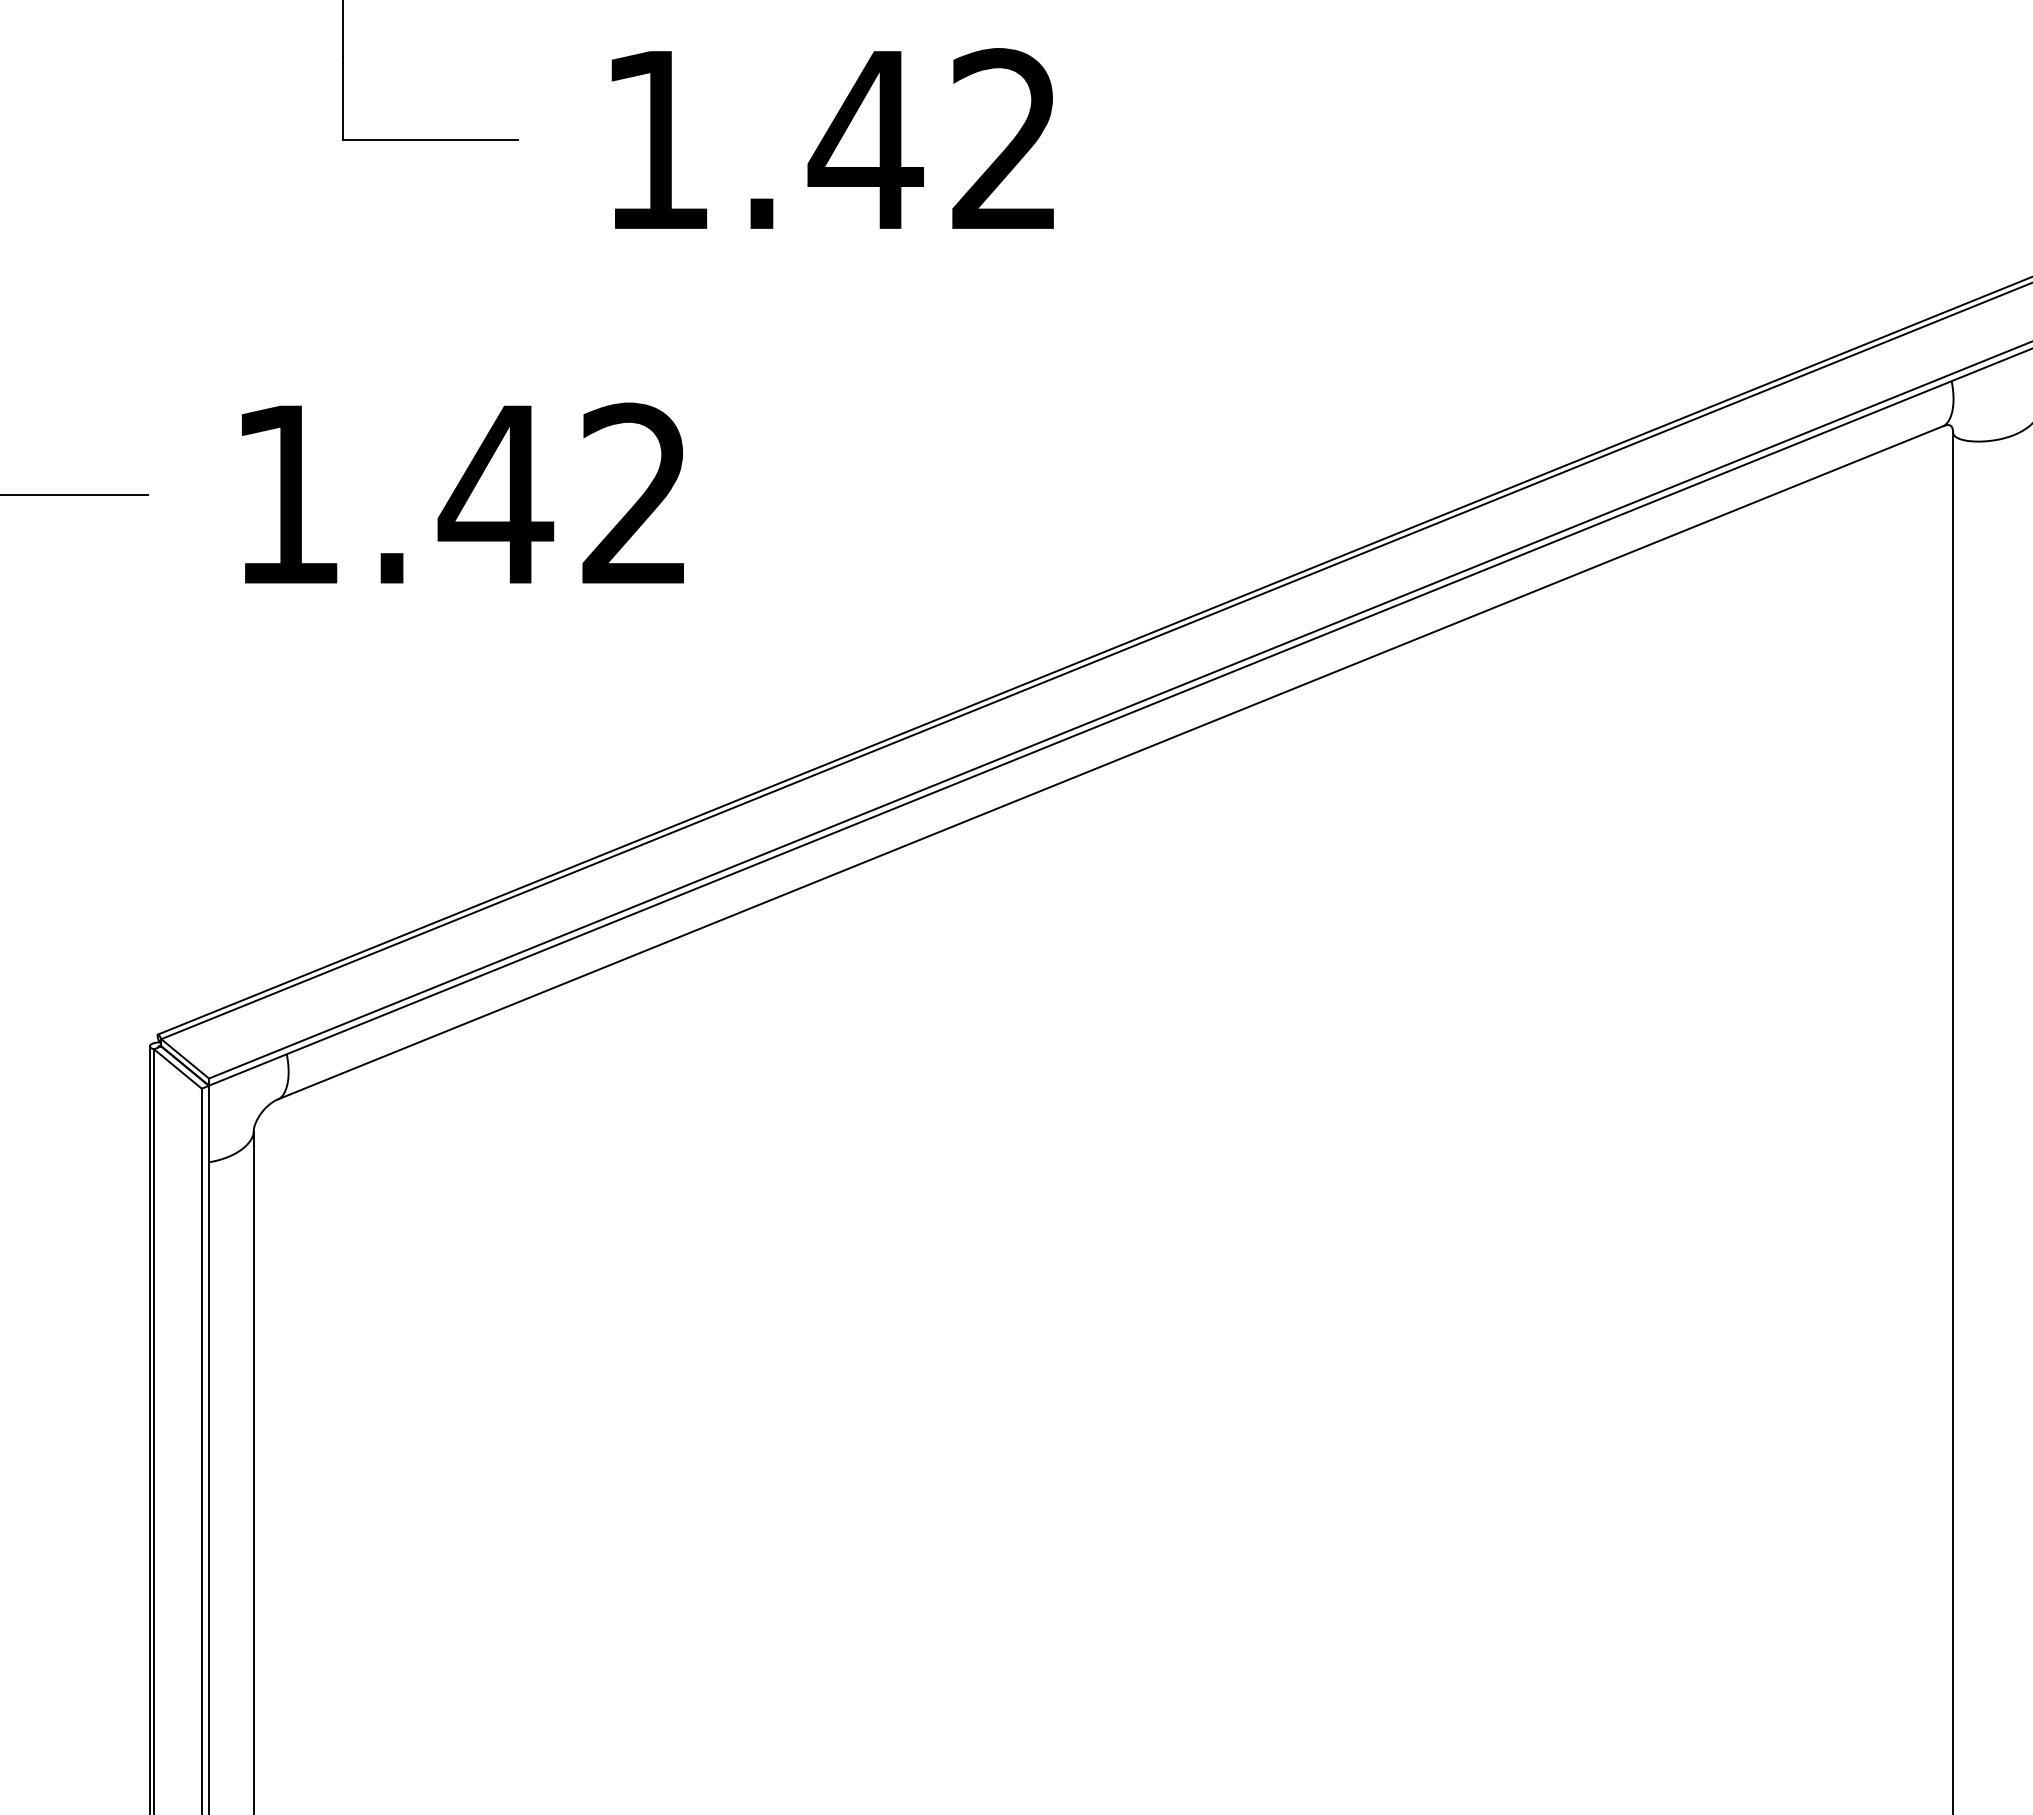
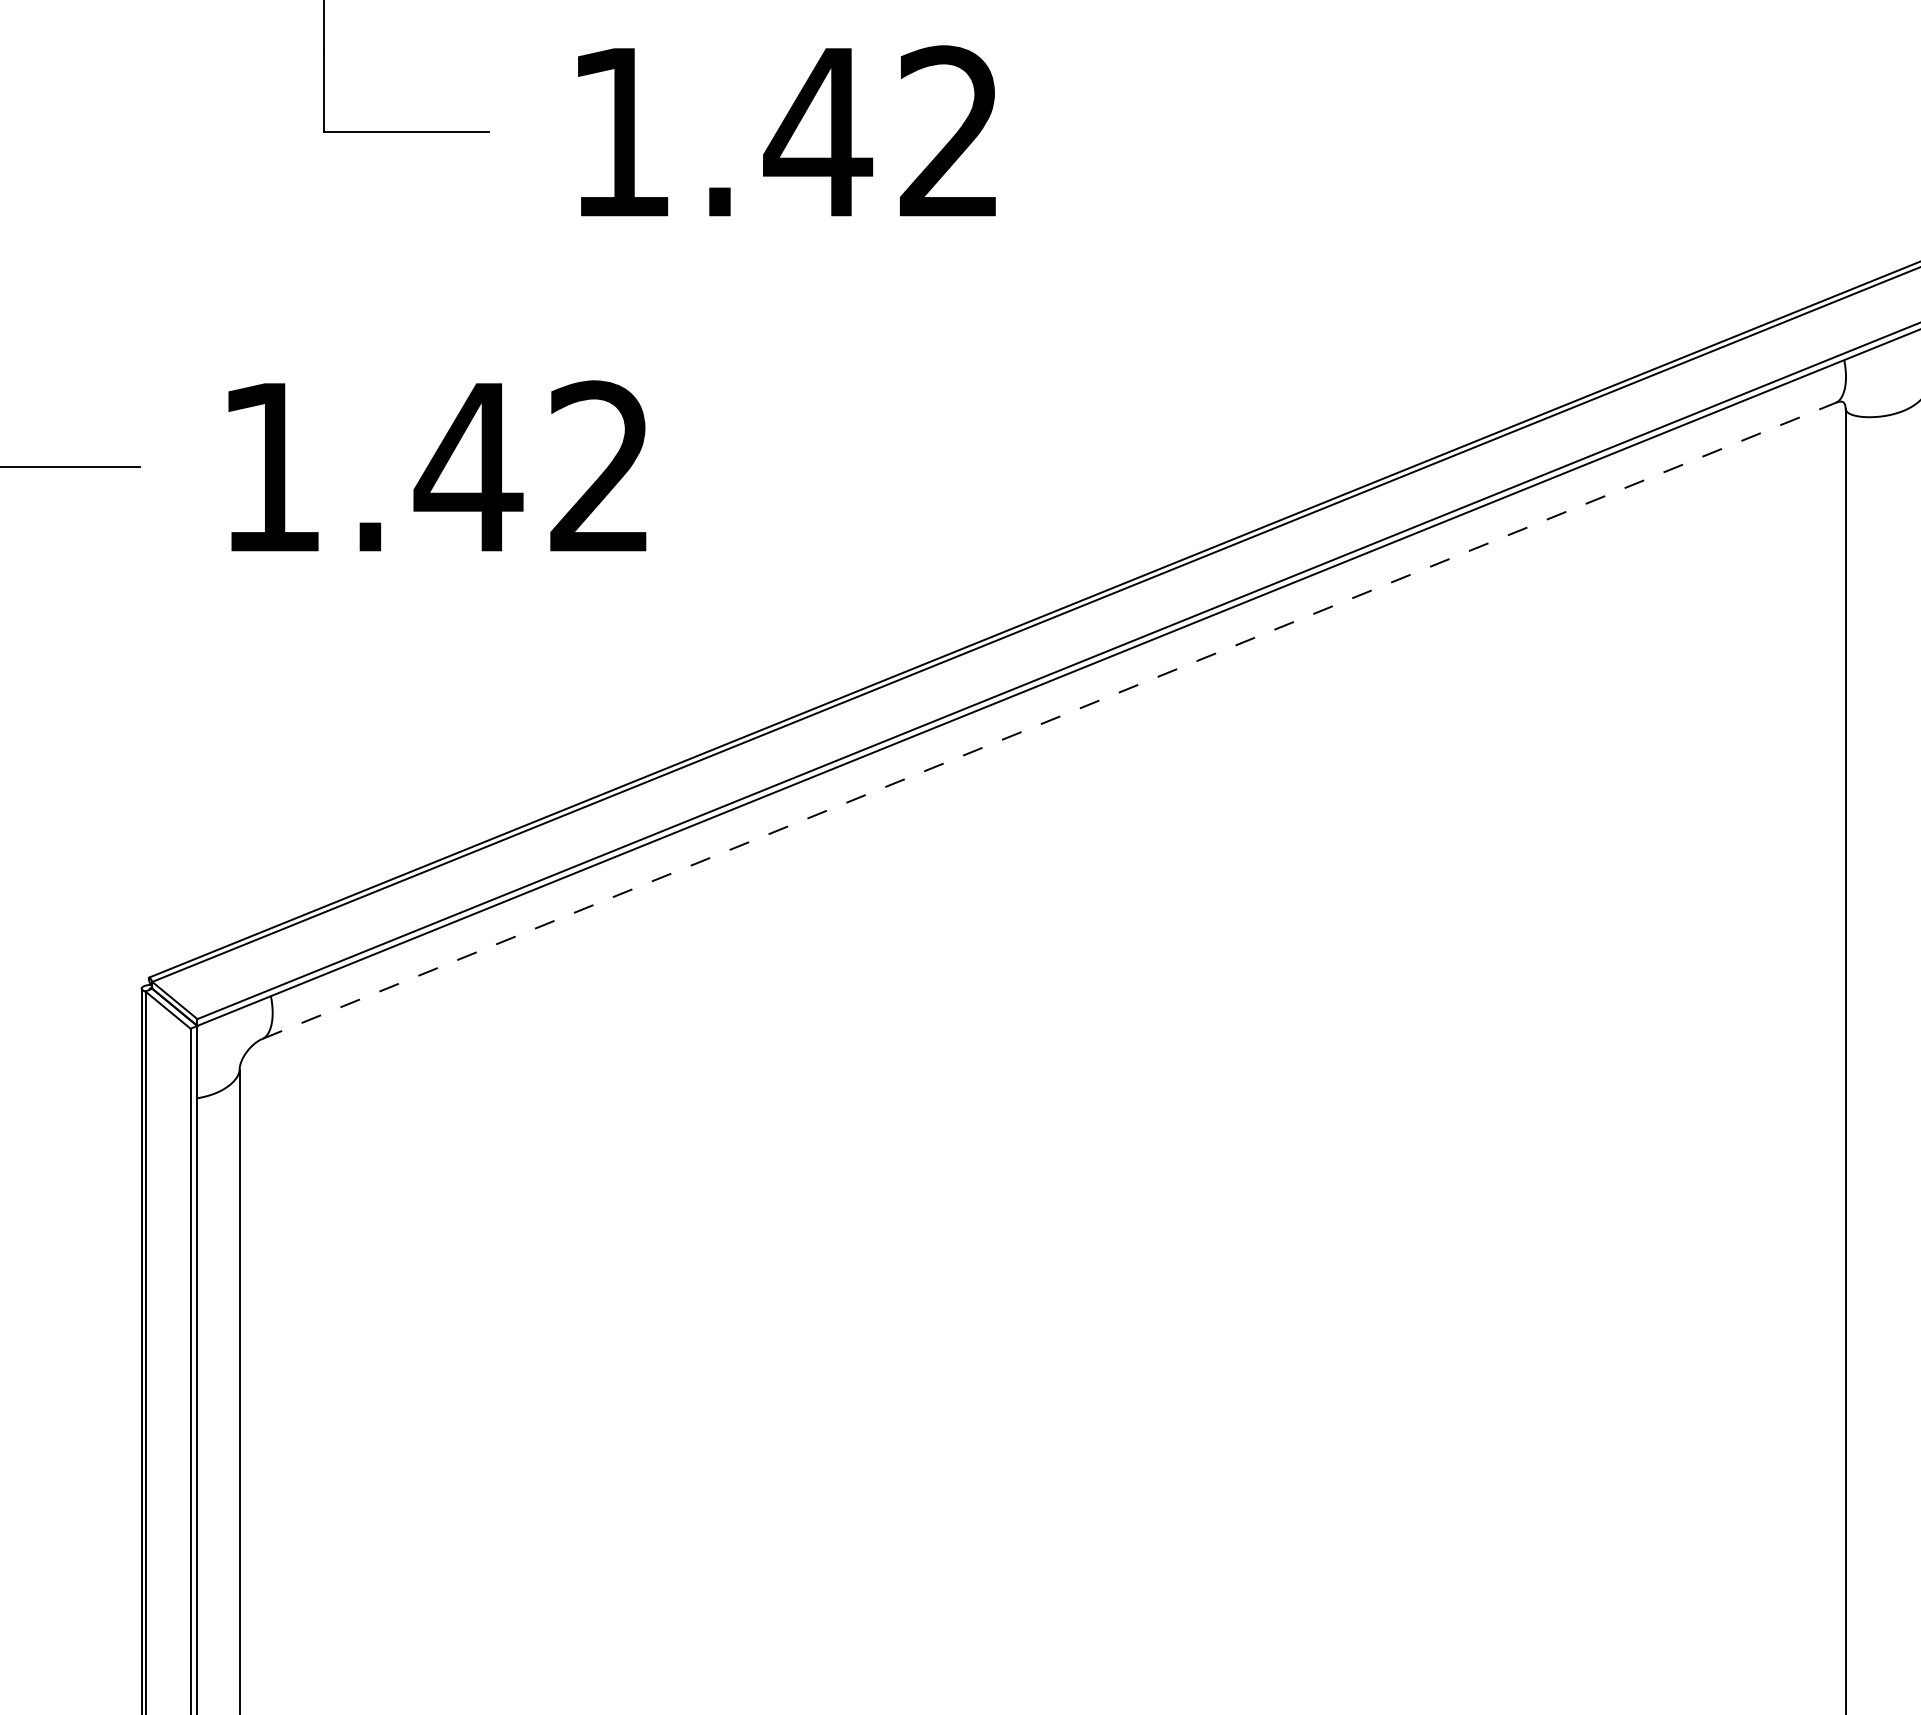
line: (1110, 762) -> (1049, 720), solid -> dashed

